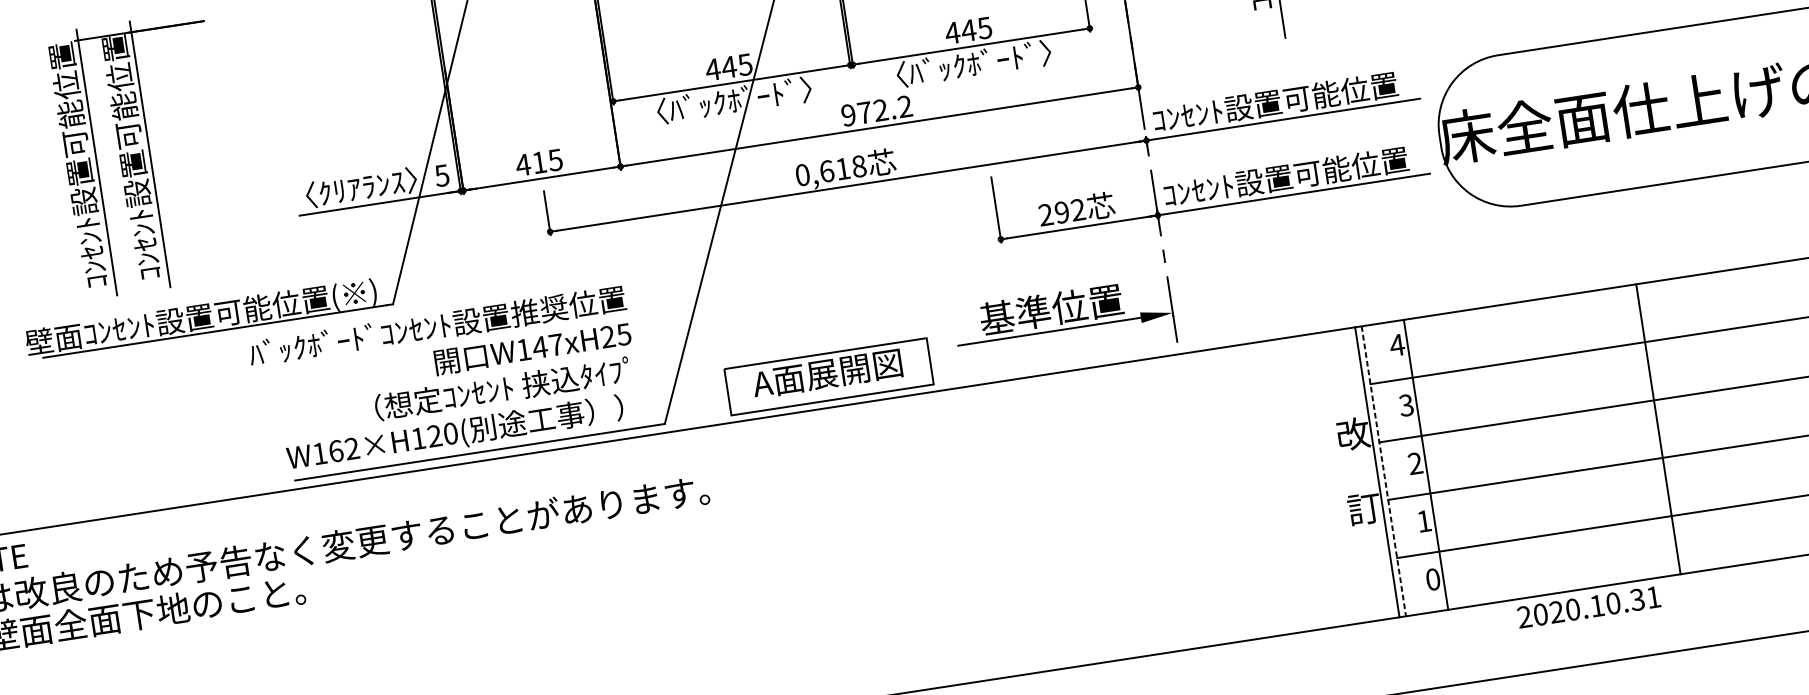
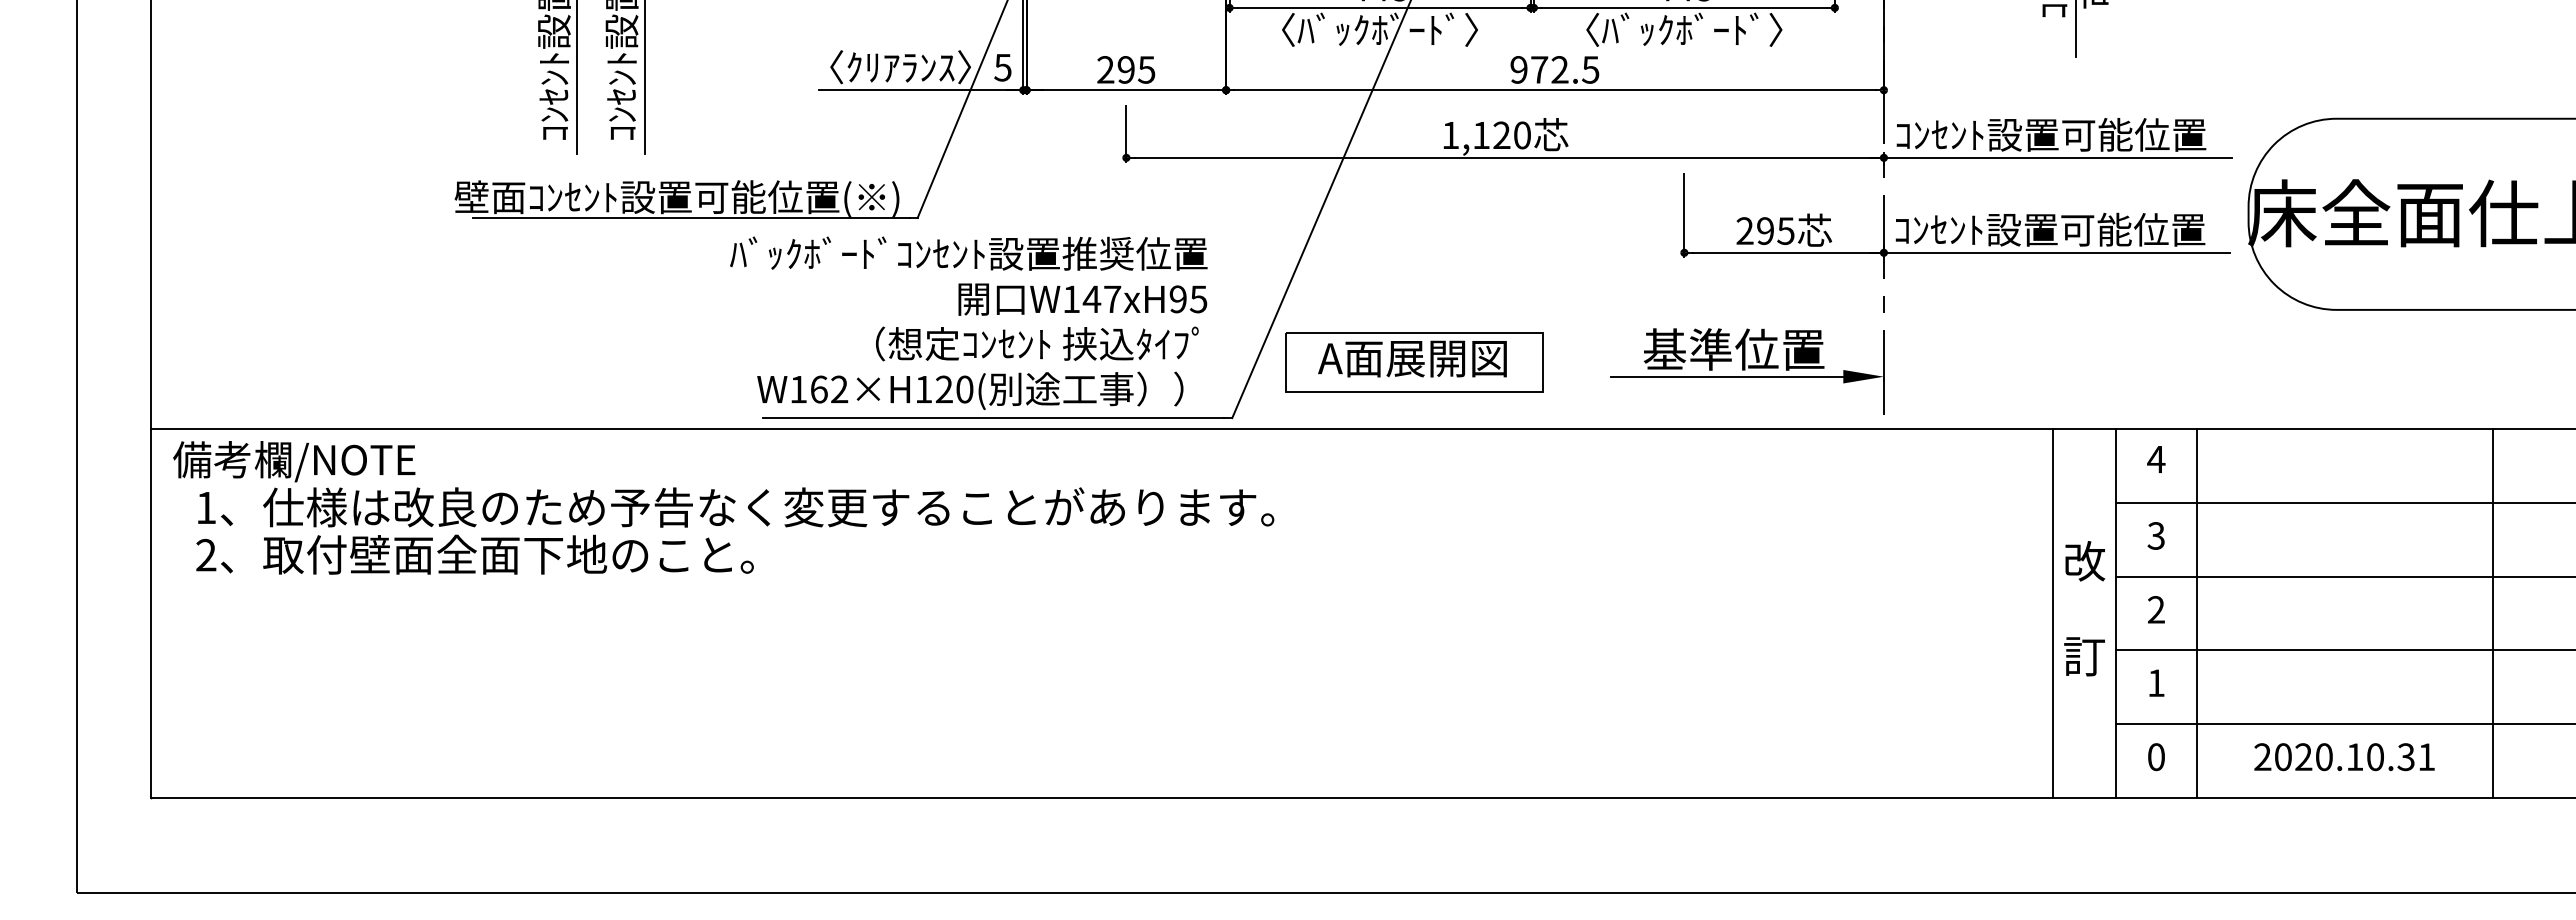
text: (904, 106) -> (1590, 69), 972.2 -> 972.5
text: (530, 163) -> (1115, 69), 415 -> 295
text: (830, 170) -> (1486, 135), 0,618 -> 1,120
text: (1077, 210) -> (1785, 231), 292 -> 295
text: (607, 337) -> (1177, 299), W147xH25 -> W147xH95
part: (829, 376) -> (1414, 362), moved
line: (1658, 429) -> (2492, 613), moved
line: (1426, 464) -> (2197, 613), moved
line: (1383, 471) -> (2115, 613), dashed -> solid
line: (1377, 472) -> (2053, 613), moved
text: (1589, 607) -> (2344, 757), moved

